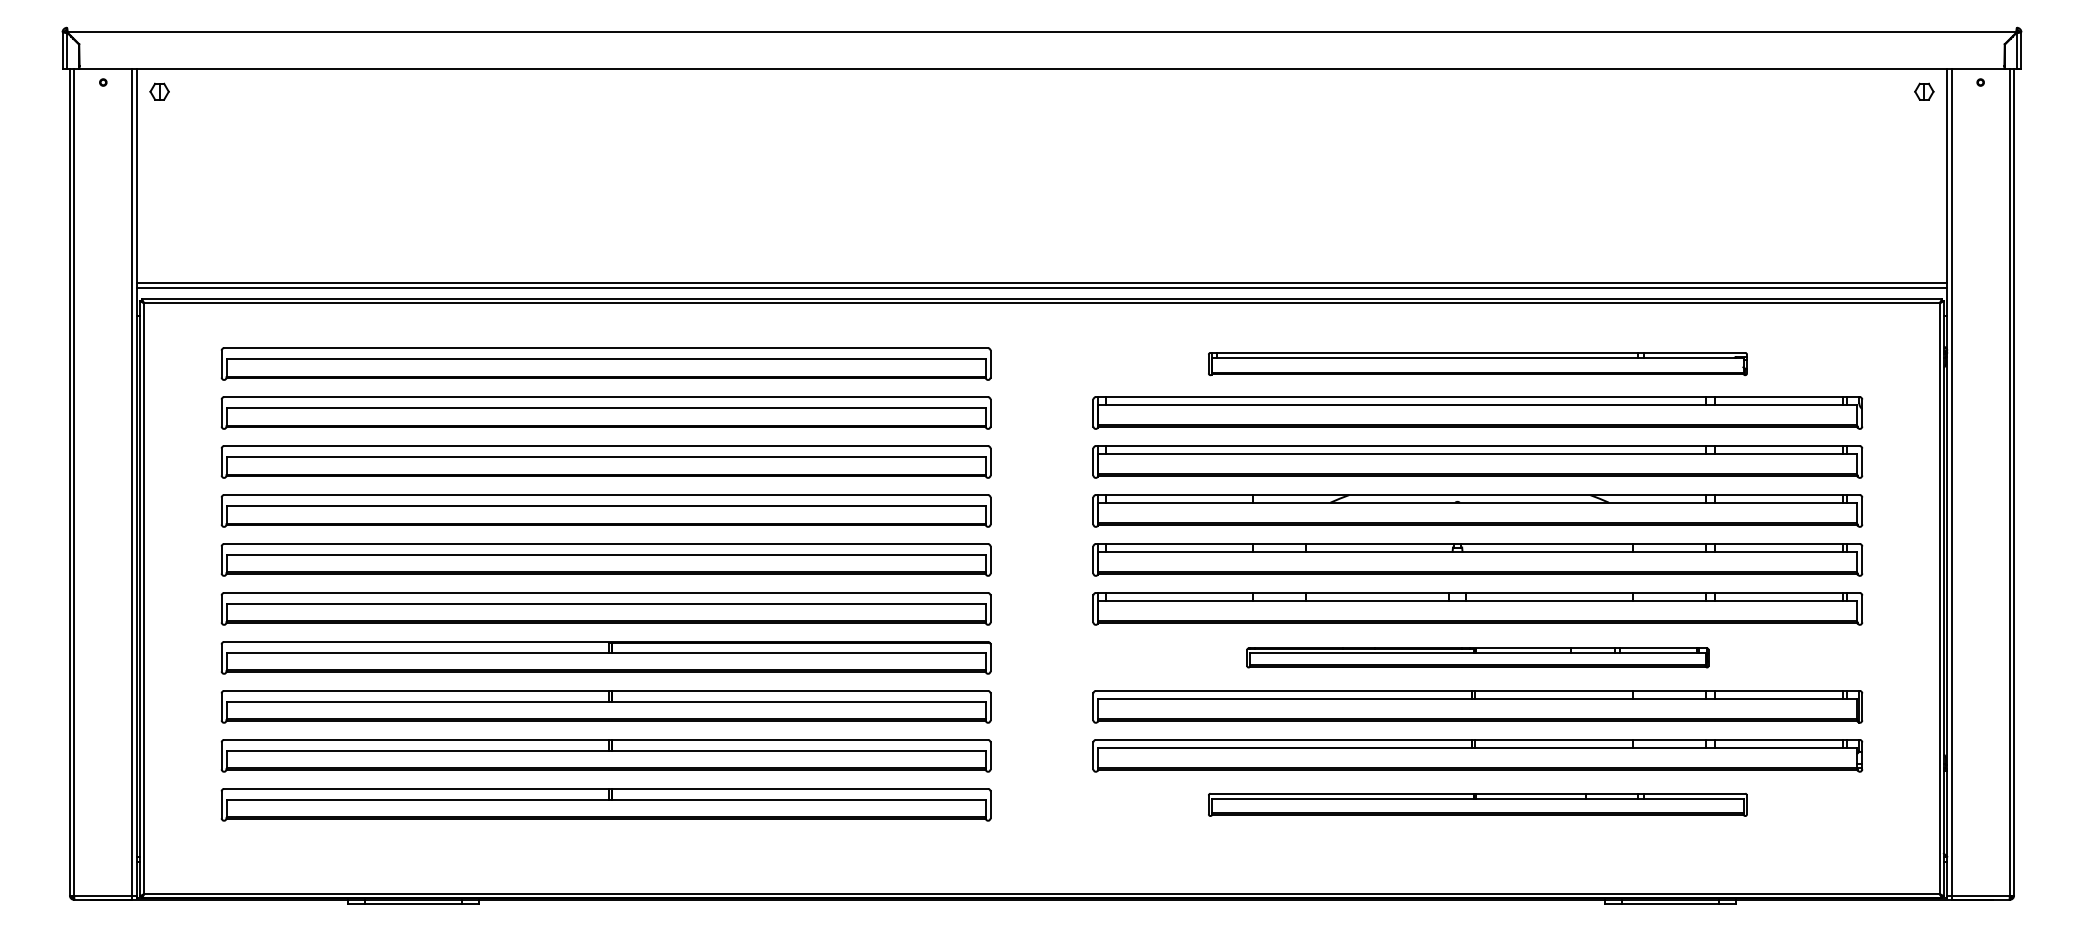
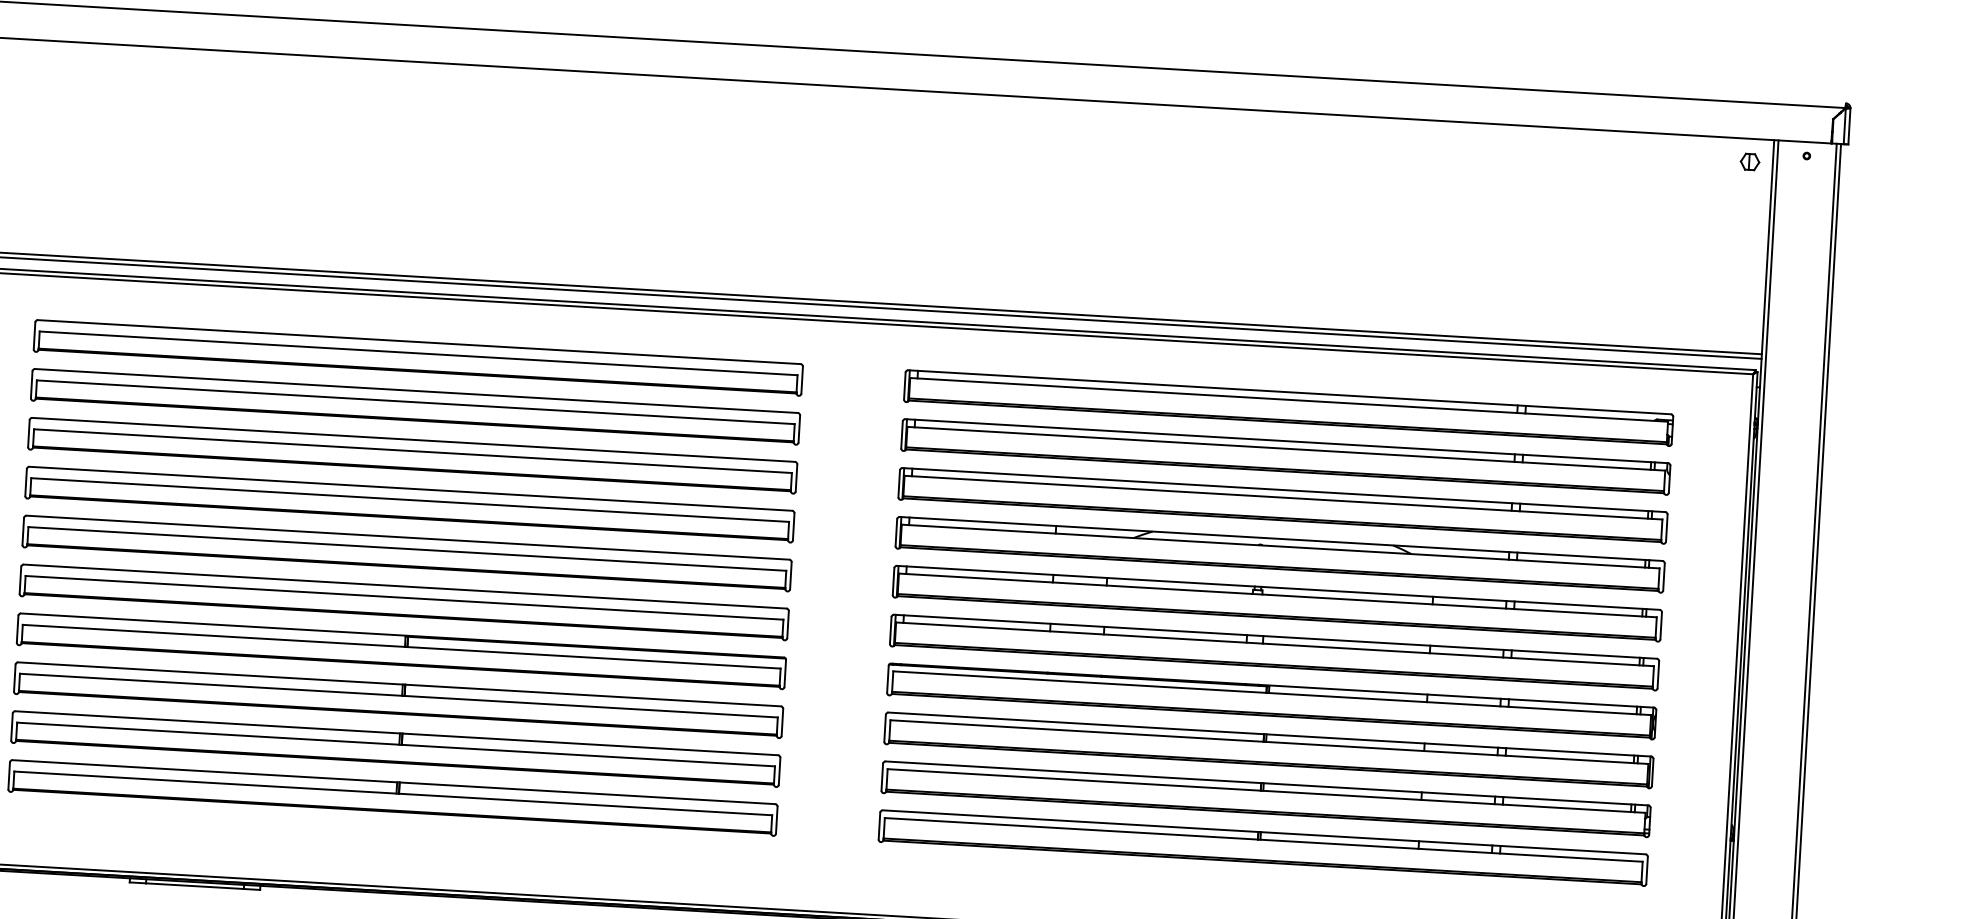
part: (1477, 363) -> (1288, 407), size x1.43
part: (1477, 657) -> (1271, 701), size x1.67
part: (1477, 804) -> (1262, 847), size x1.43

